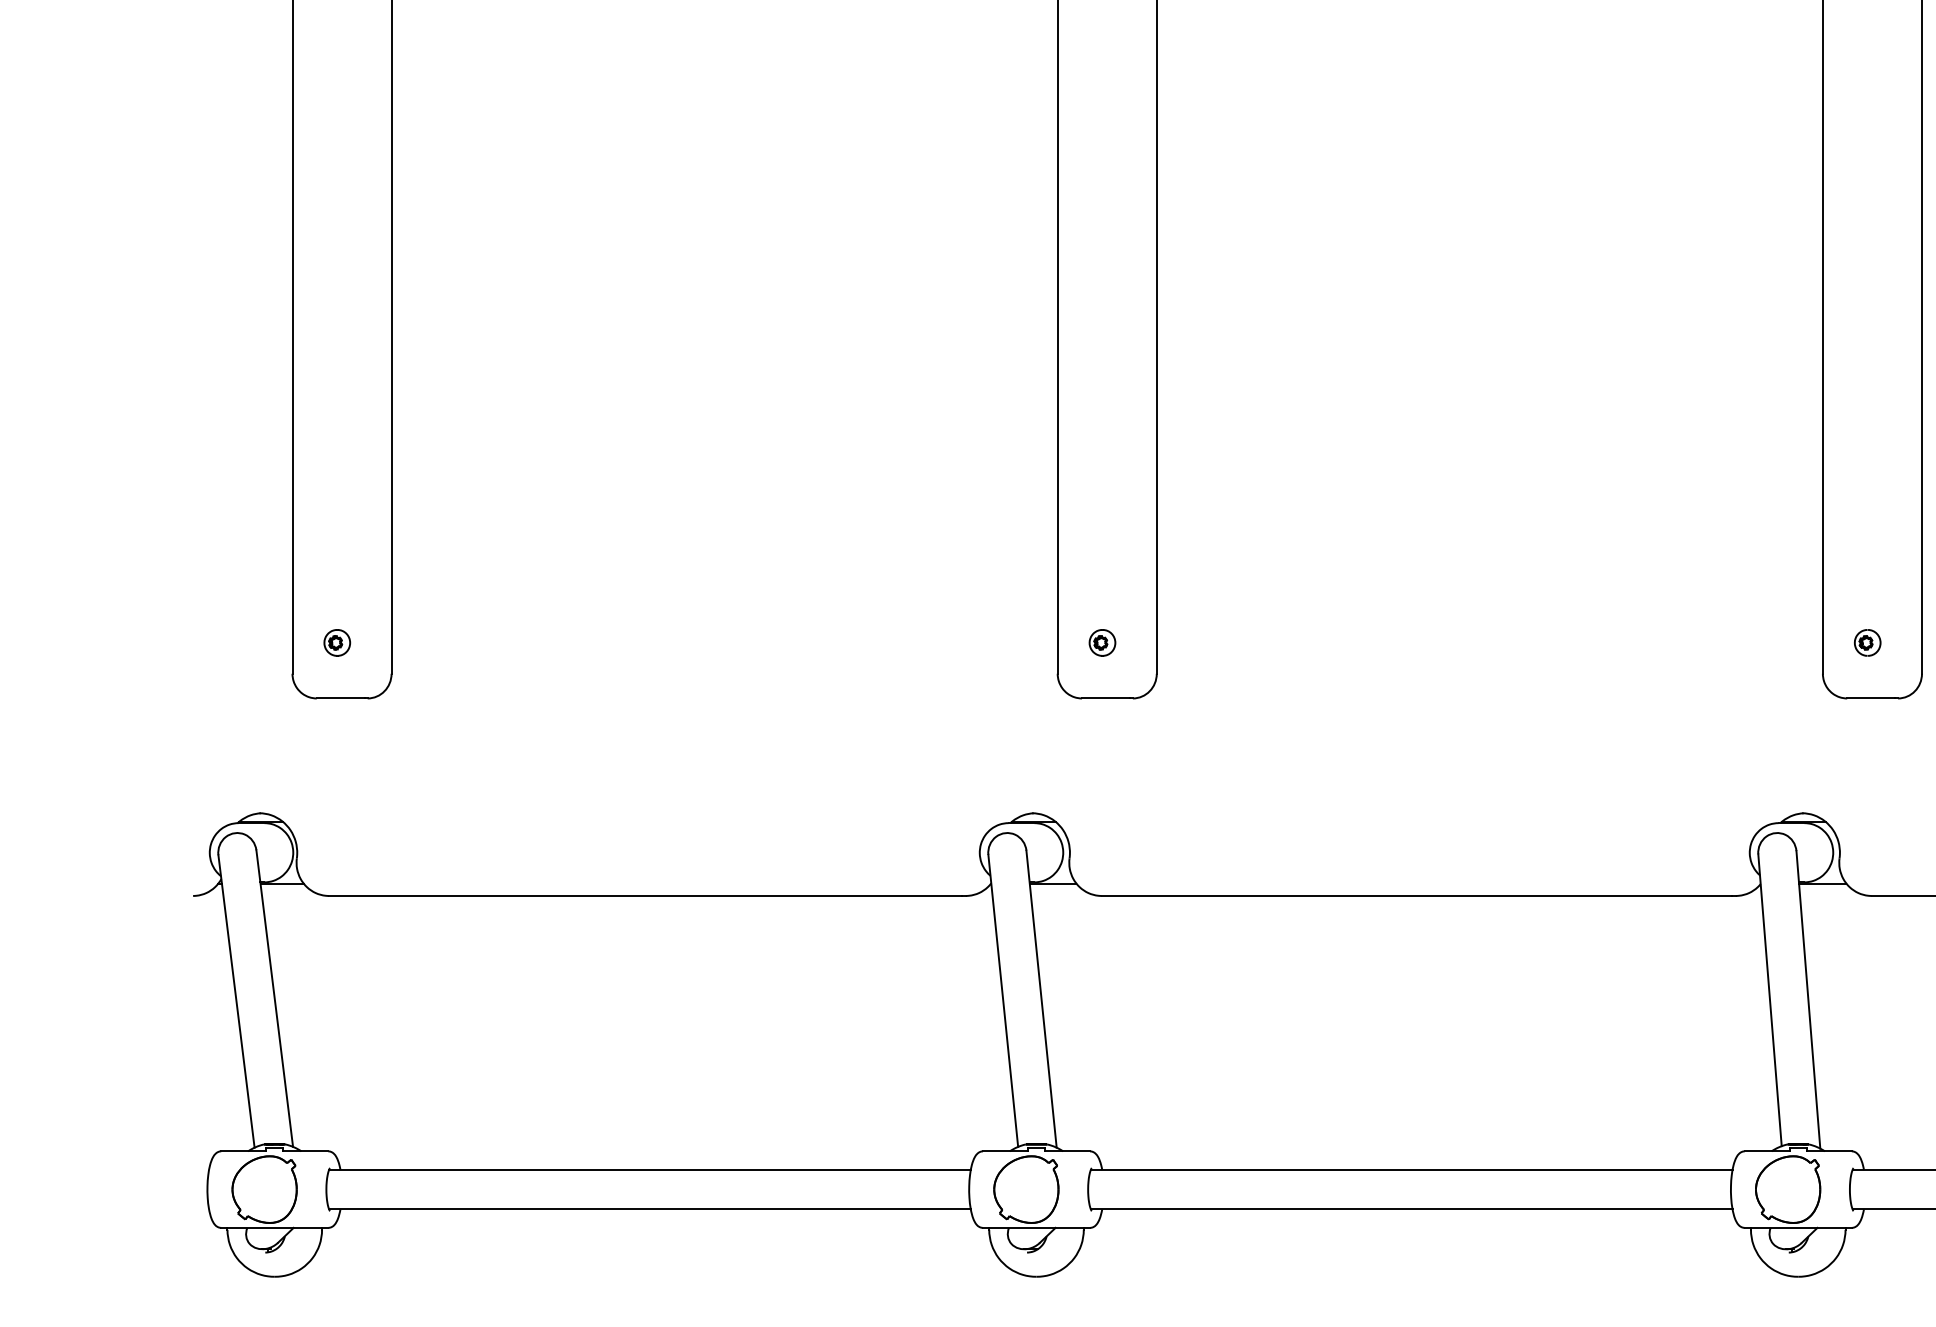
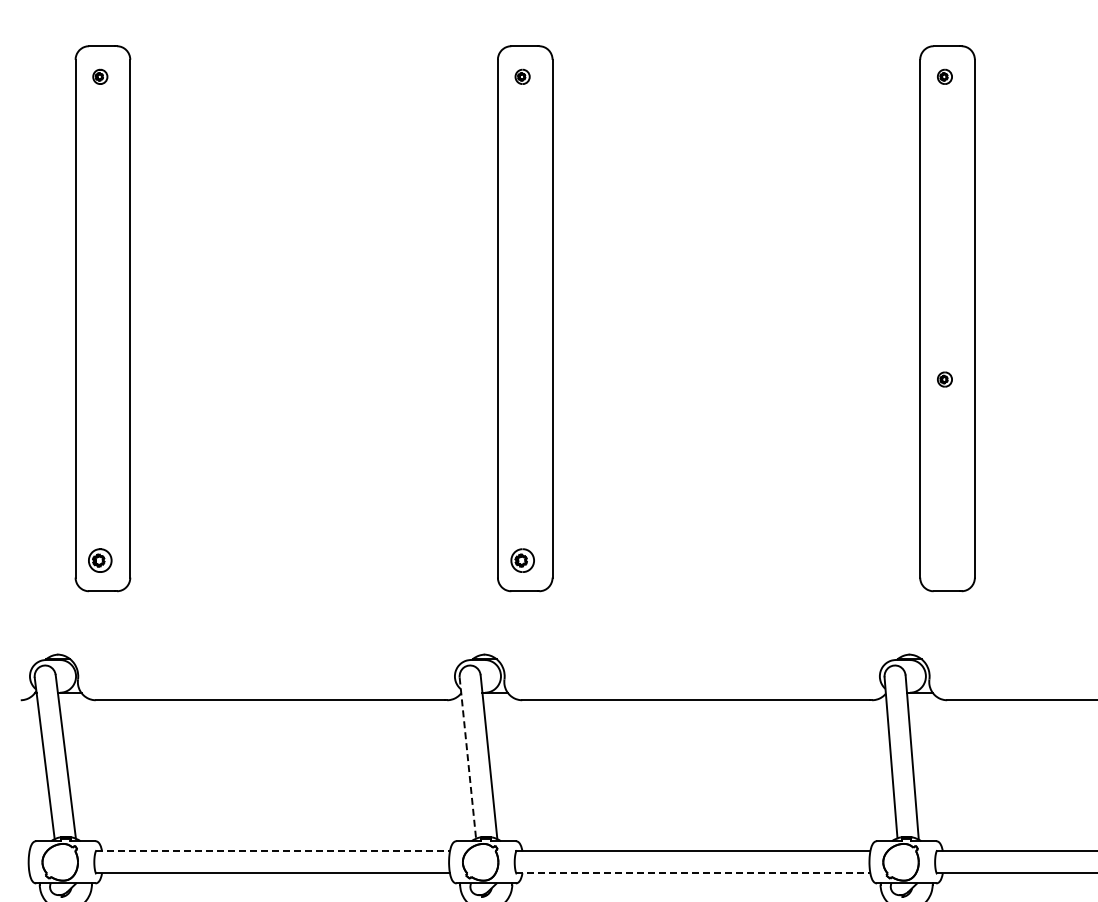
part: (337, 642) -> (100, 560), size x1.6
part: (1102, 642) -> (522, 560), size x1.6
part: (1866, 642) -> (944, 379), moved
line: (1002, 1001) -> (467, 758), solid -> dashed
line: (651, 1170) -> (273, 851), solid -> dashed
line: (1412, 1209) -> (693, 873), solid -> dashed

